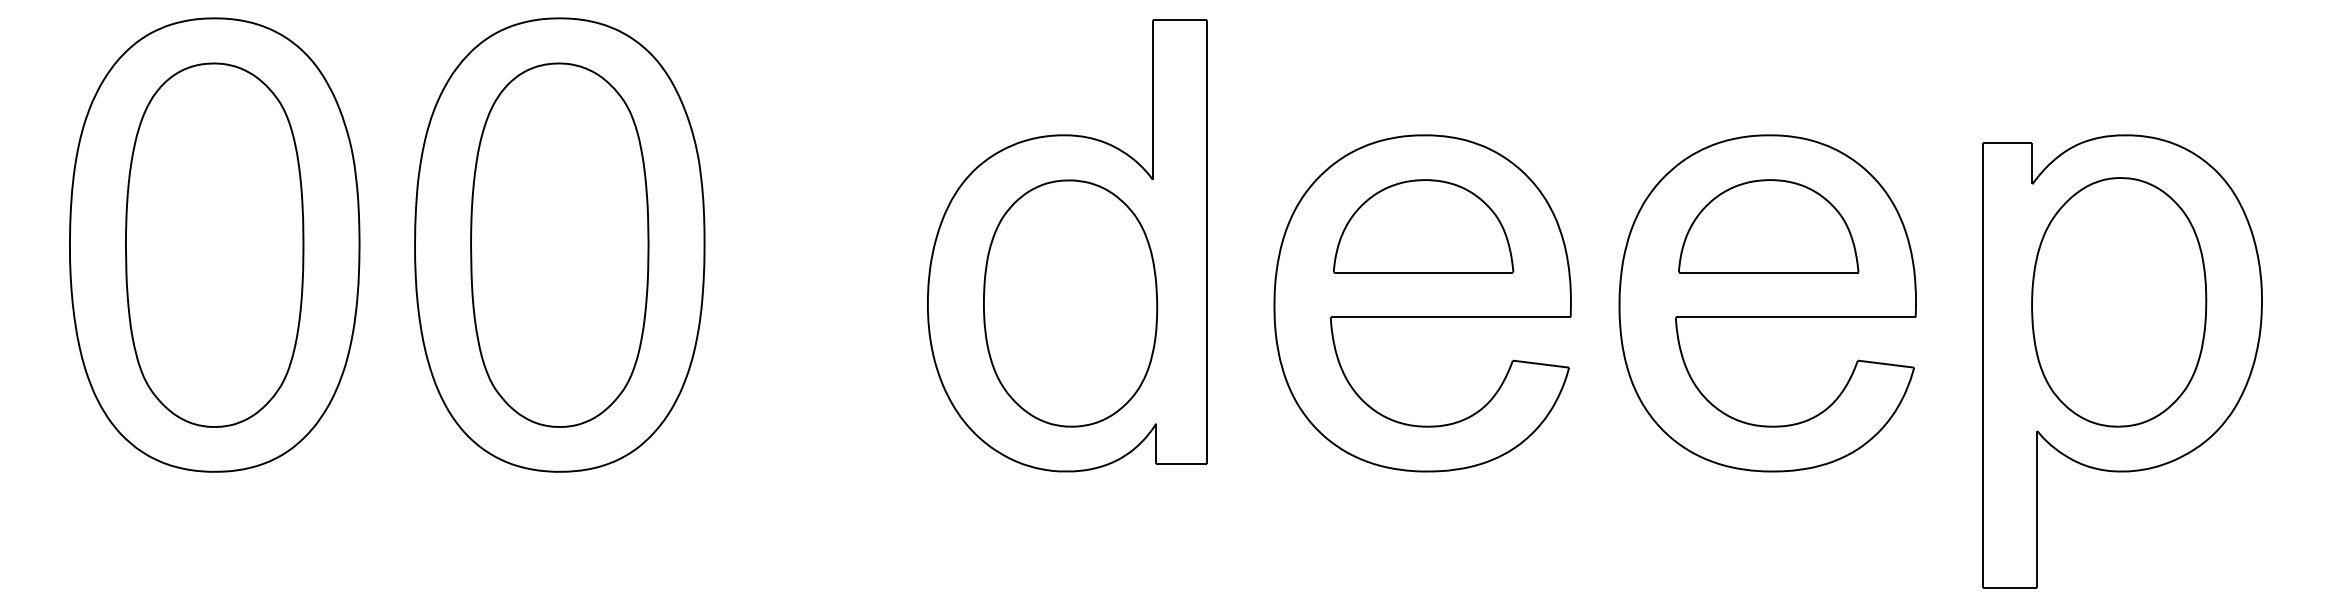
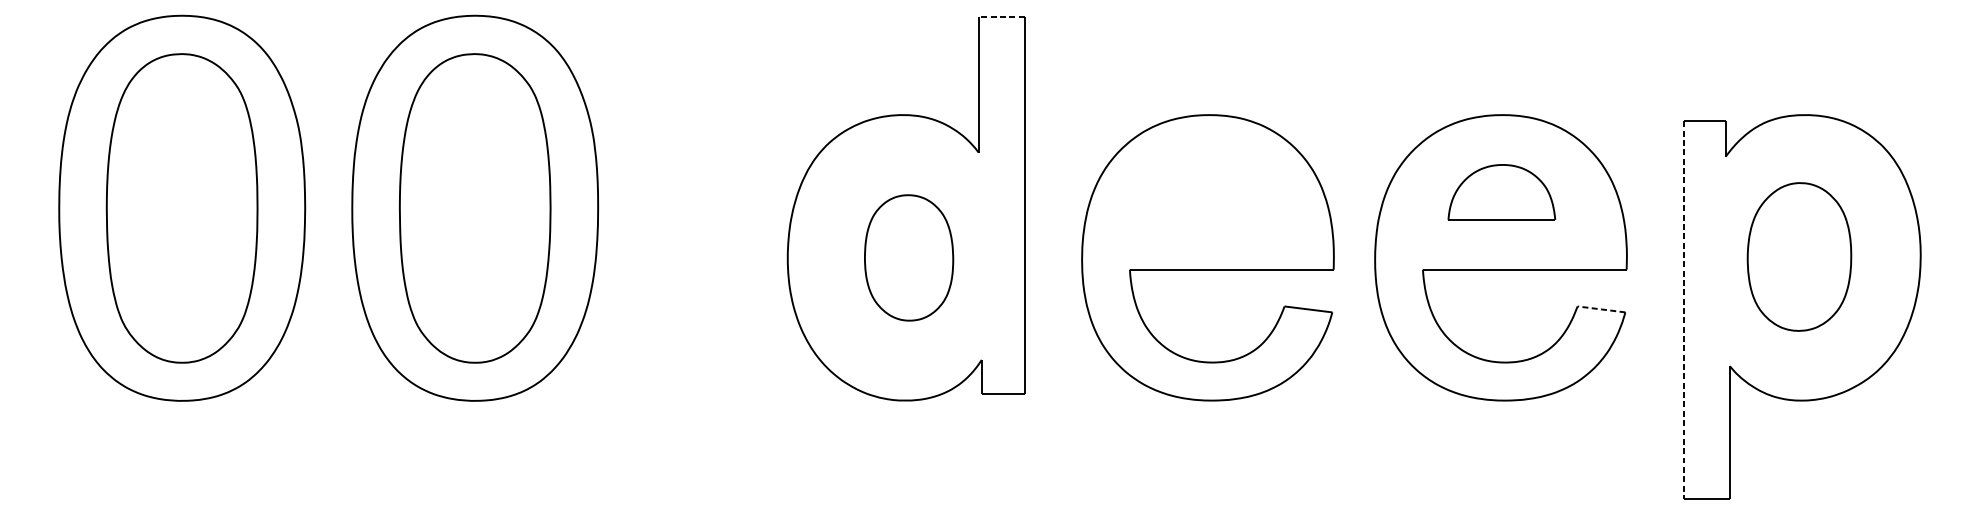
line: (1179, 20) -> (1001, 17), solid -> dashed
part: (1423, 226) -> (1208, 192), removed
part: (1768, 226) -> (1501, 192), size x0.7
part: (2119, 302) -> (1799, 257), size x0.7
part: (1070, 303) -> (908, 257), size x0.6
line: (1885, 364) -> (1600, 309), solid -> dashed
line: (1982, 365) -> (1683, 310), solid -> dashed

